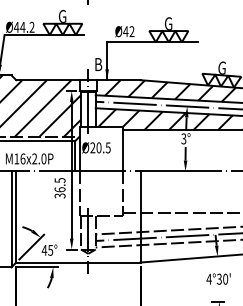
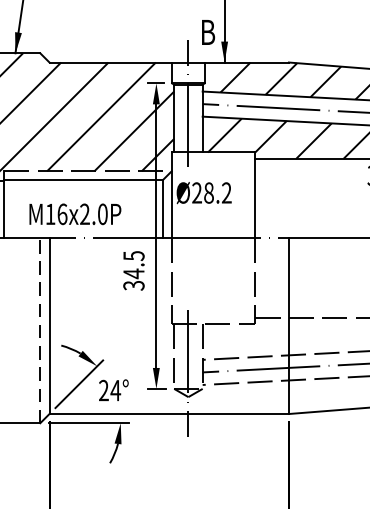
text: (103, 147) -> (217, 192), Ø20.5 -> Ø28.2
text: (59, 189) -> (132, 273), 36.5 -> 34.5
line: (11, 219) -> (40, 331), solid -> dashed
text: (47, 249) -> (109, 388), 45° -> 24°

